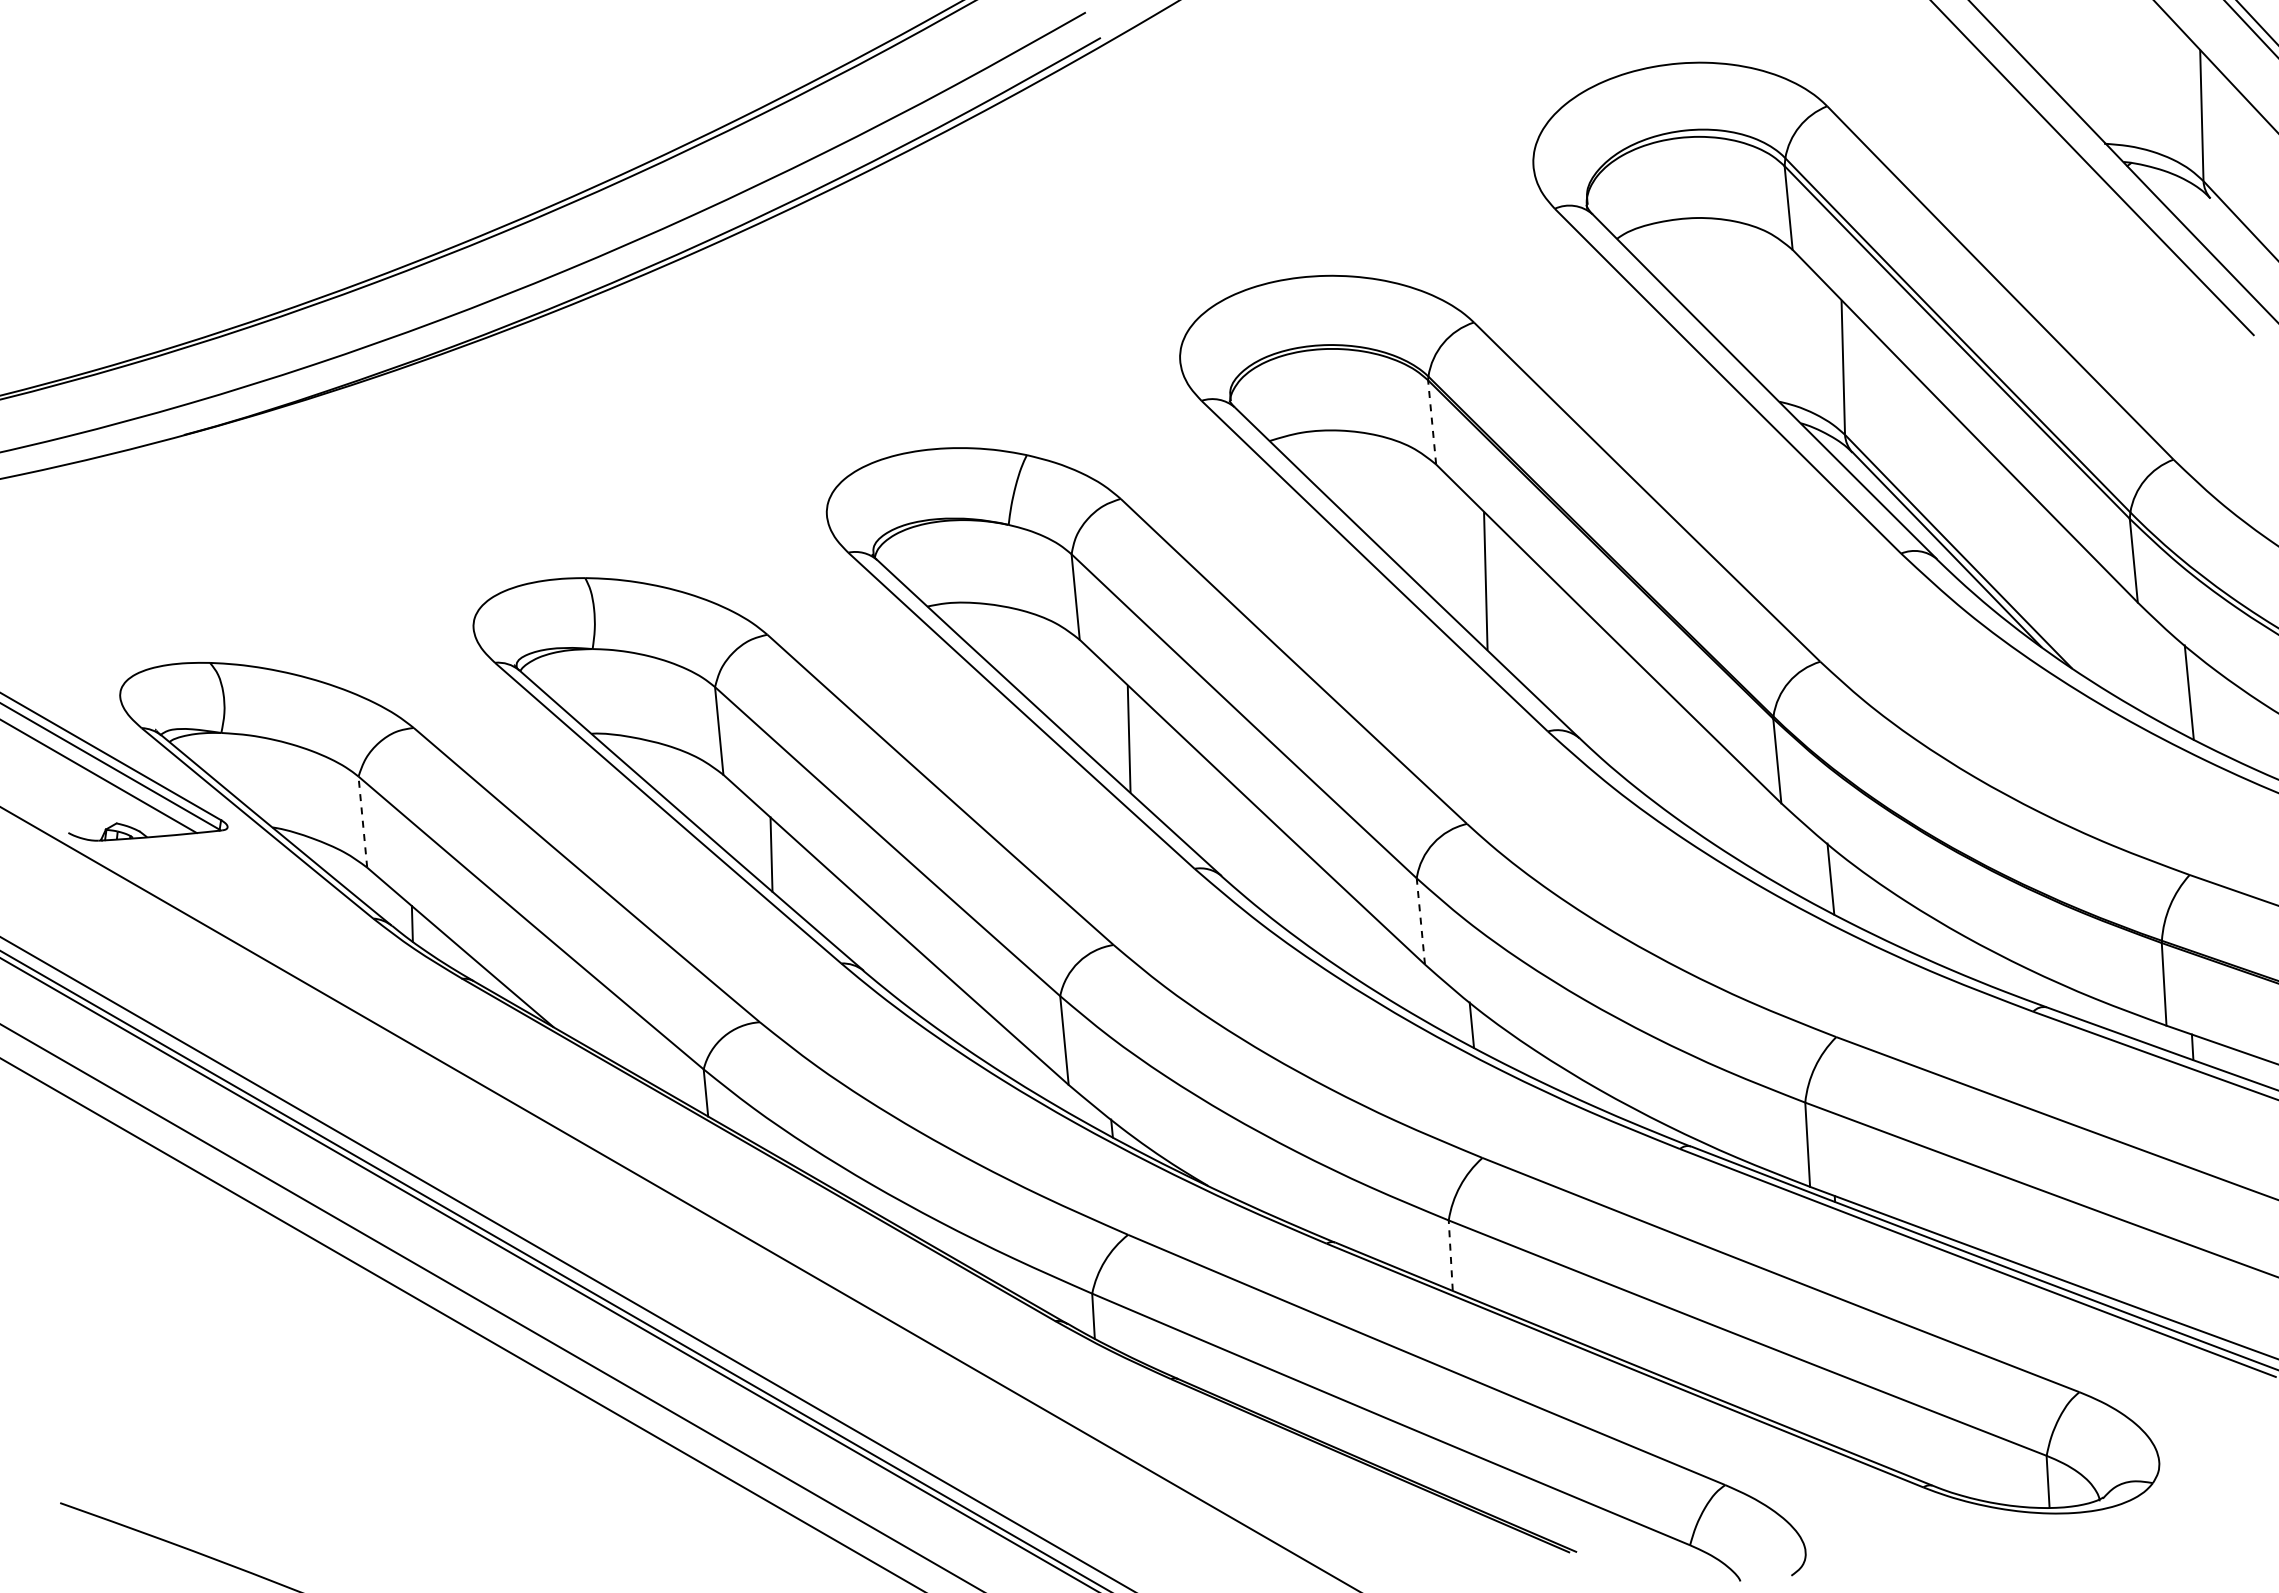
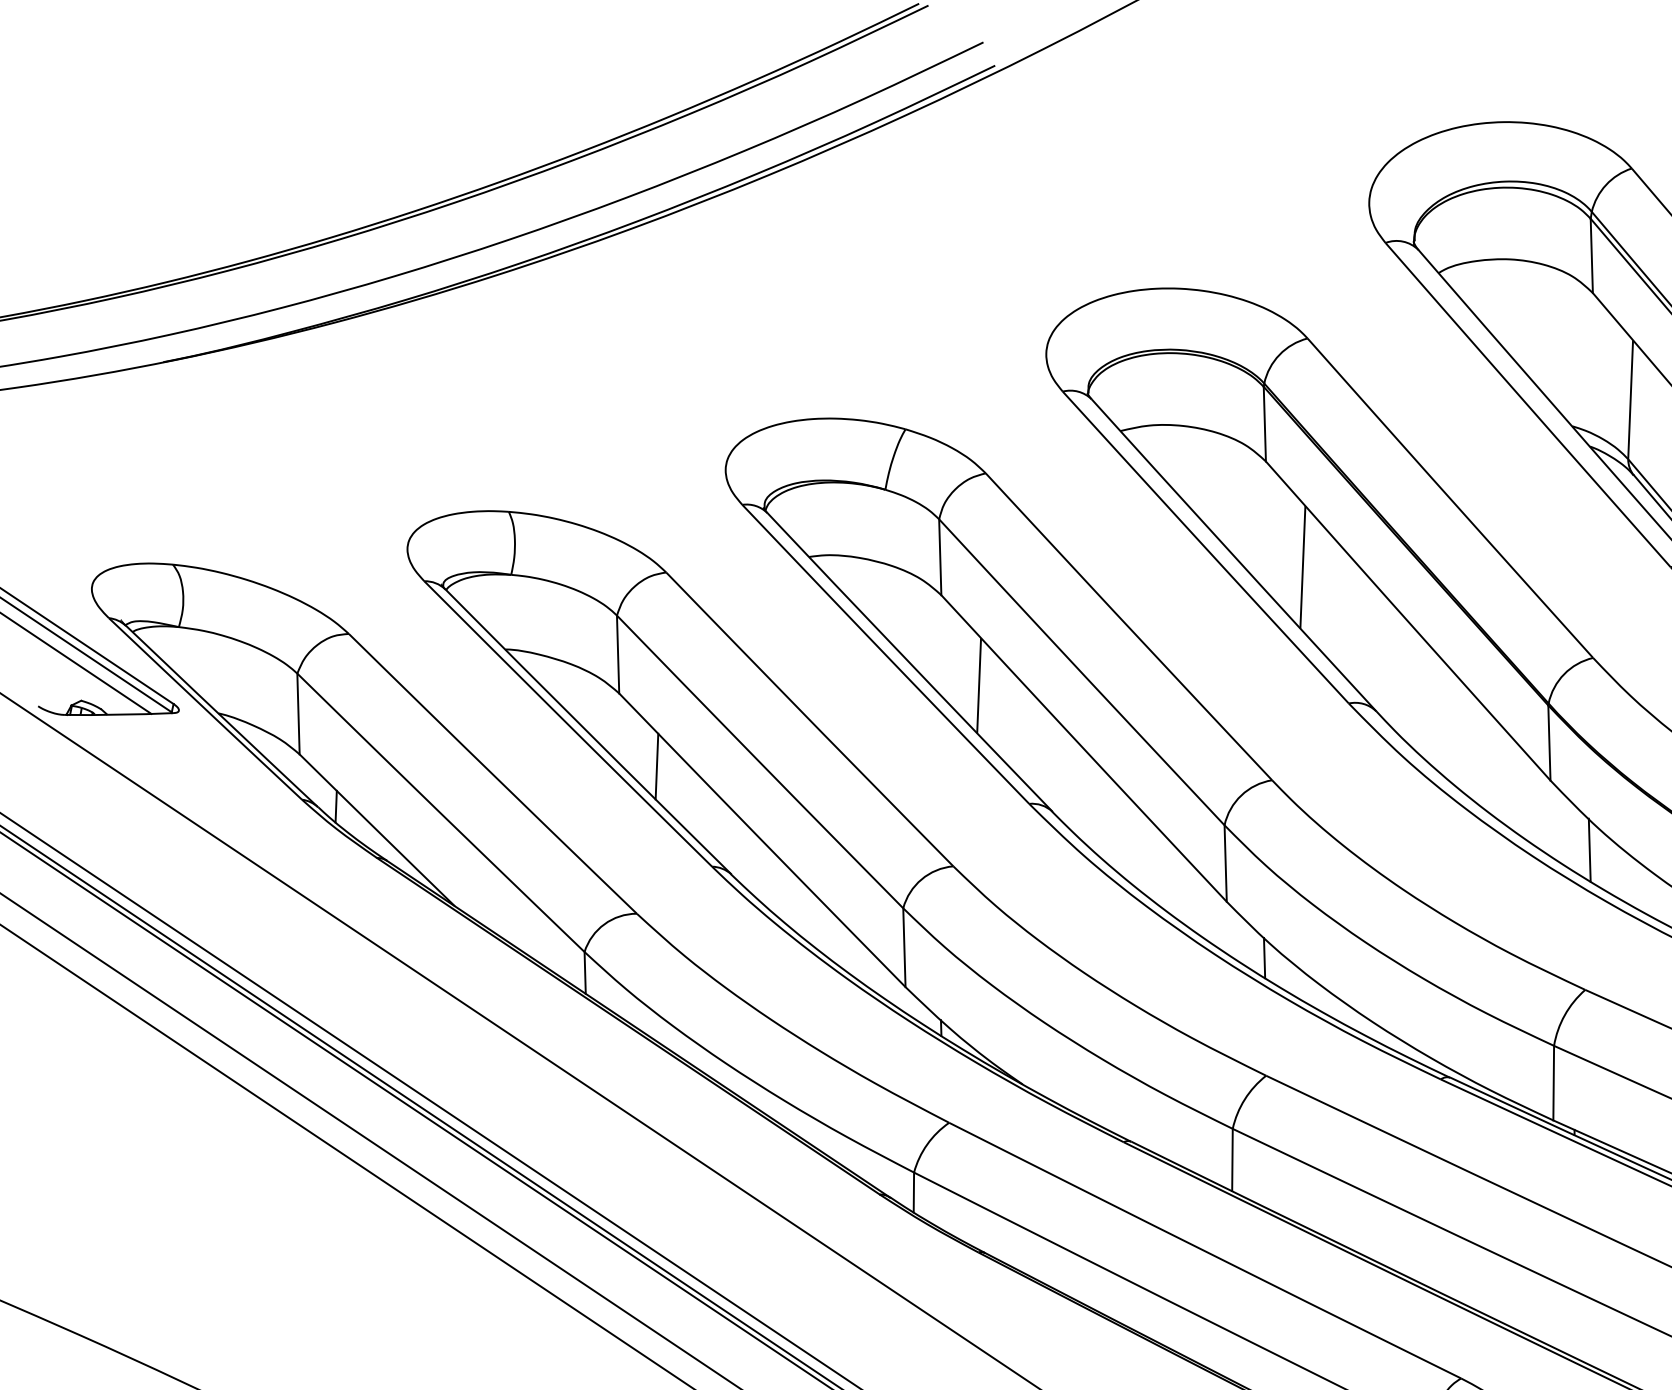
line: (1432, 421) -> (1265, 423), dashed -> solid
line: (362, 822) -> (298, 714), dashed -> solid
line: (1420, 920) -> (1225, 862), dashed -> solid
line: (1450, 1255) -> (1232, 1159), dashed -> solid

